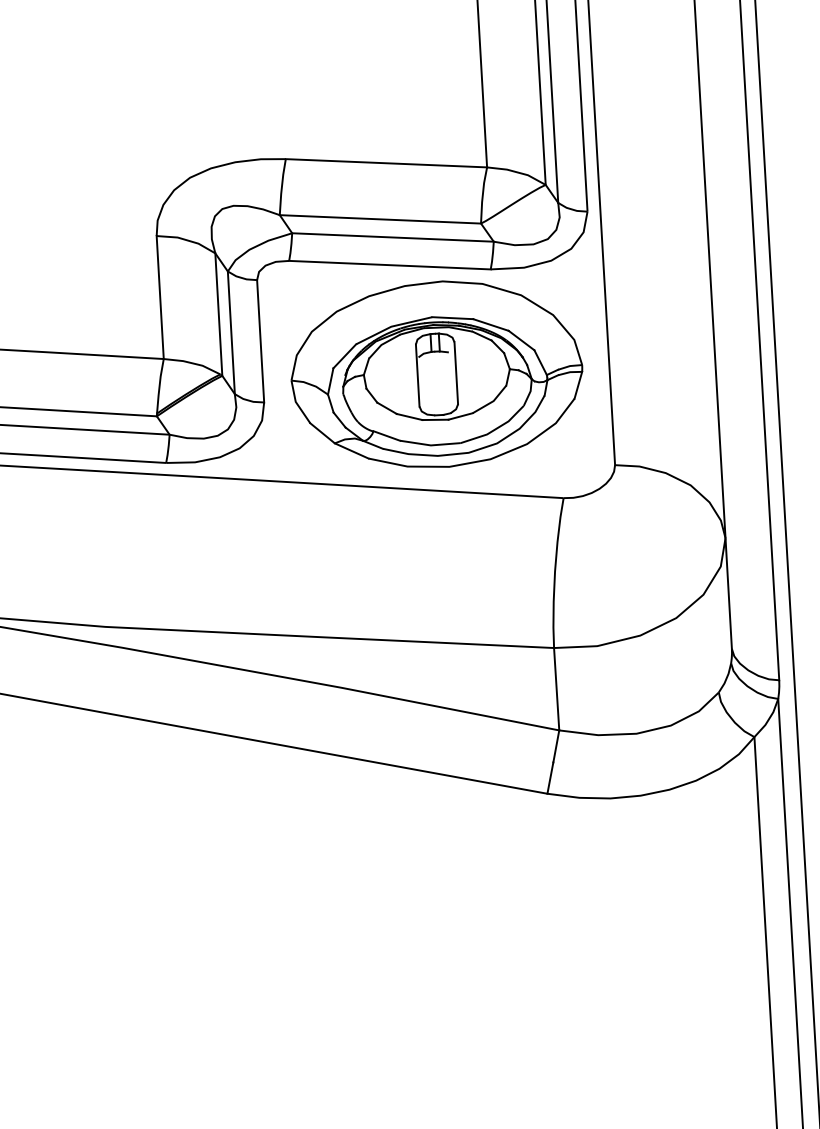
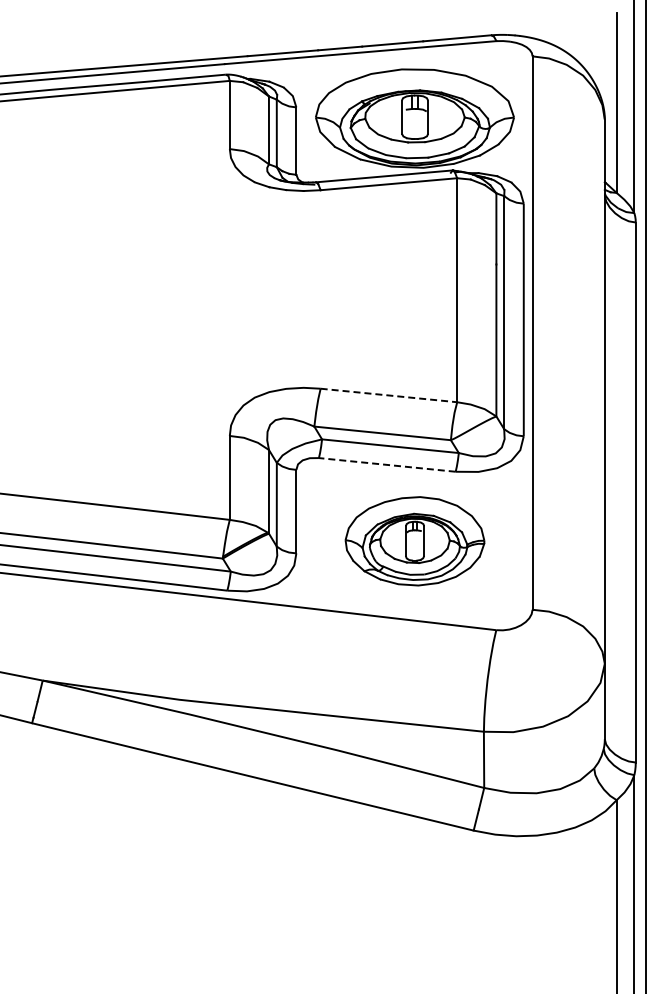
line: (385, 163) -> (388, 395), solid -> dashed
line: (390, 264) -> (387, 464), solid -> dashed
part: (436, 375) -> (414, 541), size x0.7

